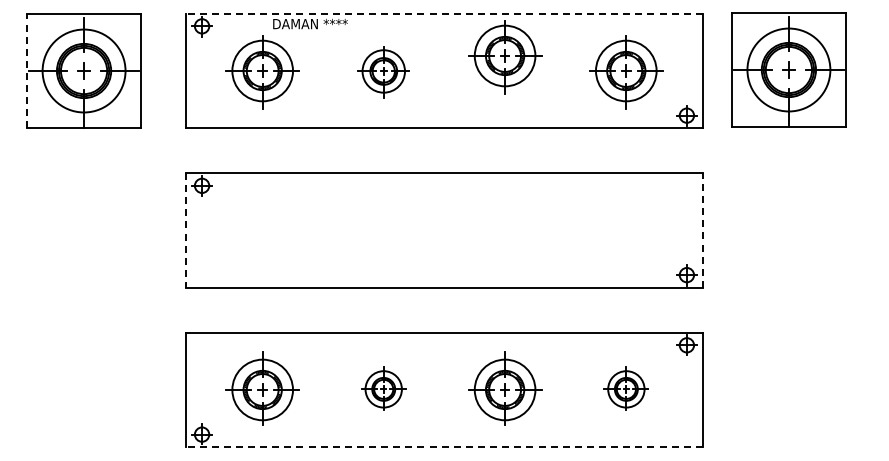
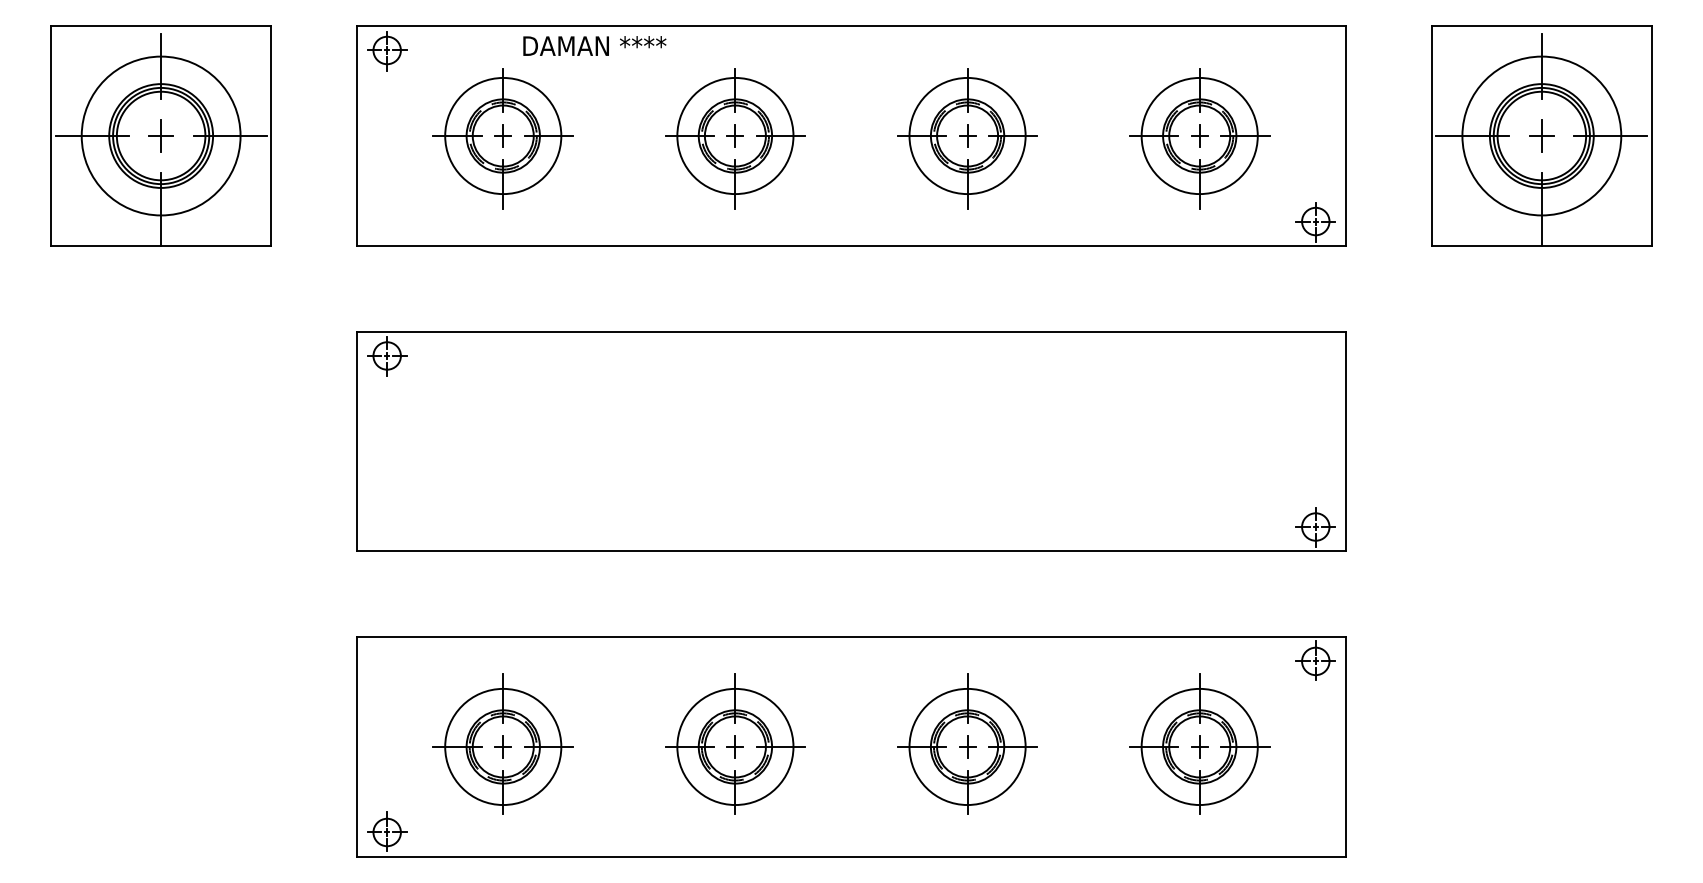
line: (444, 13) -> (851, 25), dashed -> solid
part: (505, 57) -> (968, 138), moved
part: (788, 69) -> (1541, 135), moved
line: (26, 70) -> (50, 135), dashed -> solid
part: (383, 72) -> (734, 138), size x1.43
line: (186, 230) -> (357, 441), dashed -> solid
line: (702, 230) -> (1345, 441), dashed -> solid
part: (383, 388) -> (734, 744), size x1.67
part: (626, 388) -> (1200, 744), size x1.67
line: (444, 447) -> (851, 857), dashed -> solid

